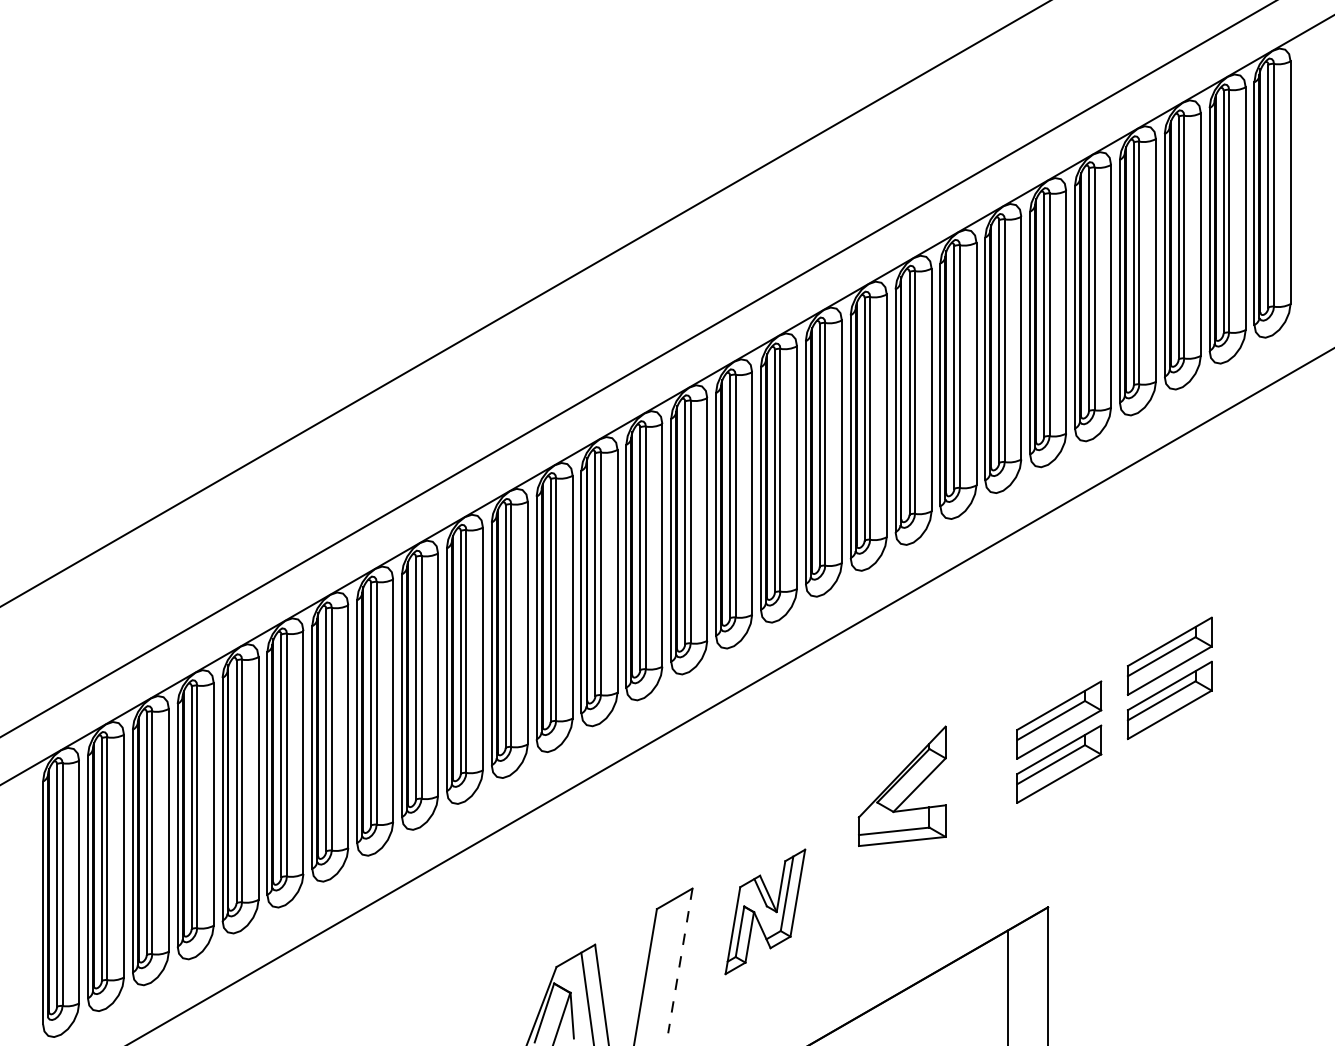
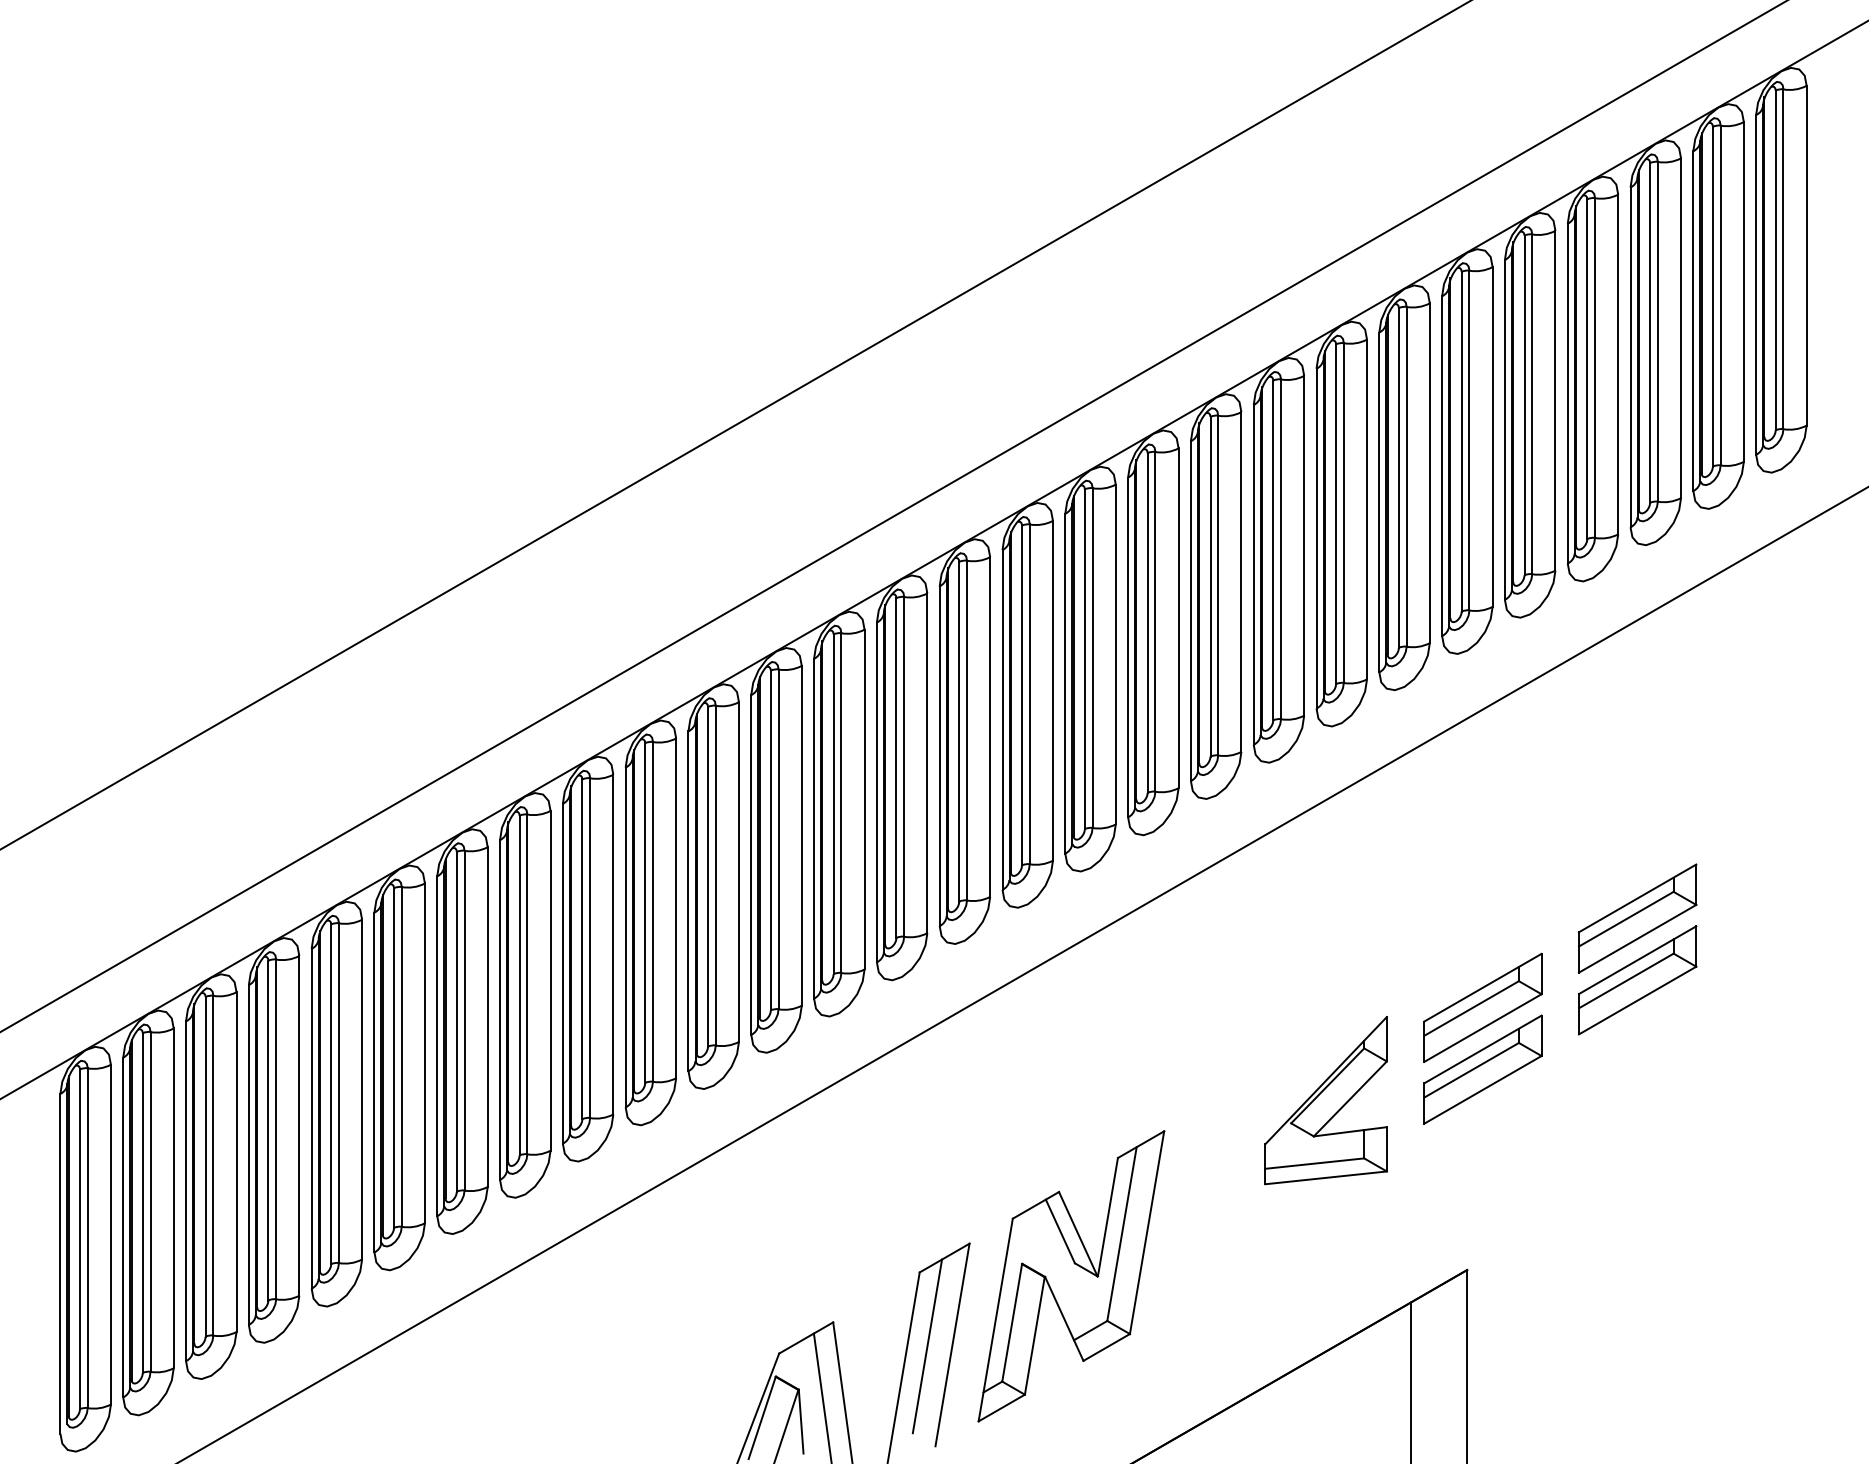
part: (901, 785) -> (1325, 1099), moved
part: (765, 911) -> (1071, 1275), size x1.67
line: (662, 961) -> (927, 1345), added
line: (680, 961) -> (952, 1345), dashed -> solid

